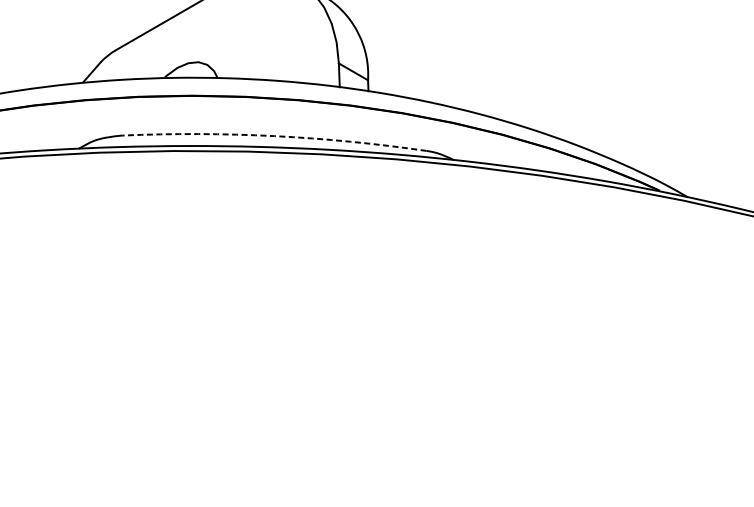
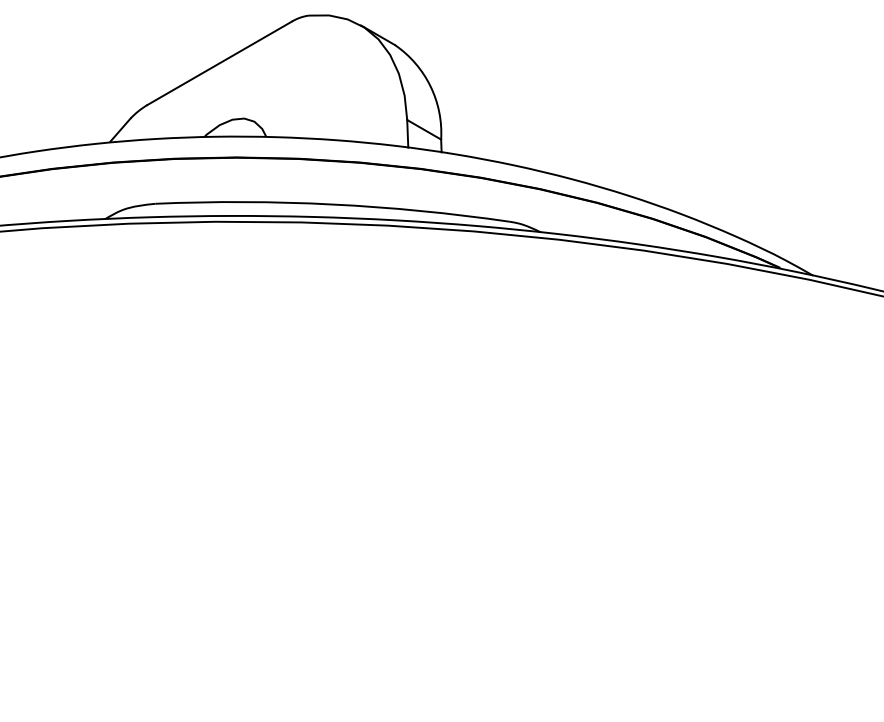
arc: (274, 136) -> (332, 204), dashed -> solid

